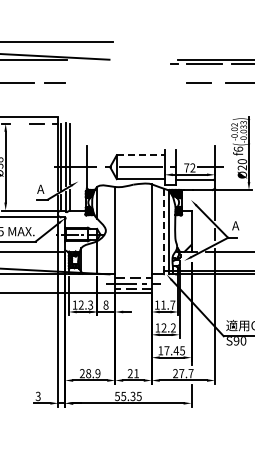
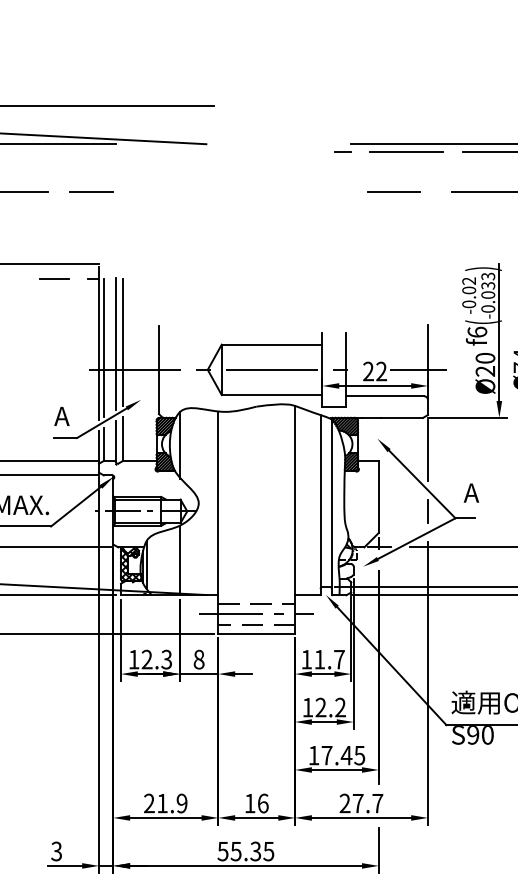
line: (140, 155) -> (271, 345), dashed -> solid
text: (186, 167) -> (368, 370), 72 -> 22
line: (163, 231) -> (319, 504), dashed -> solid
text: (88, 373) -> (162, 803), 28.9 -> 21.9
text: (133, 373) -> (256, 803), 21 -> 16

